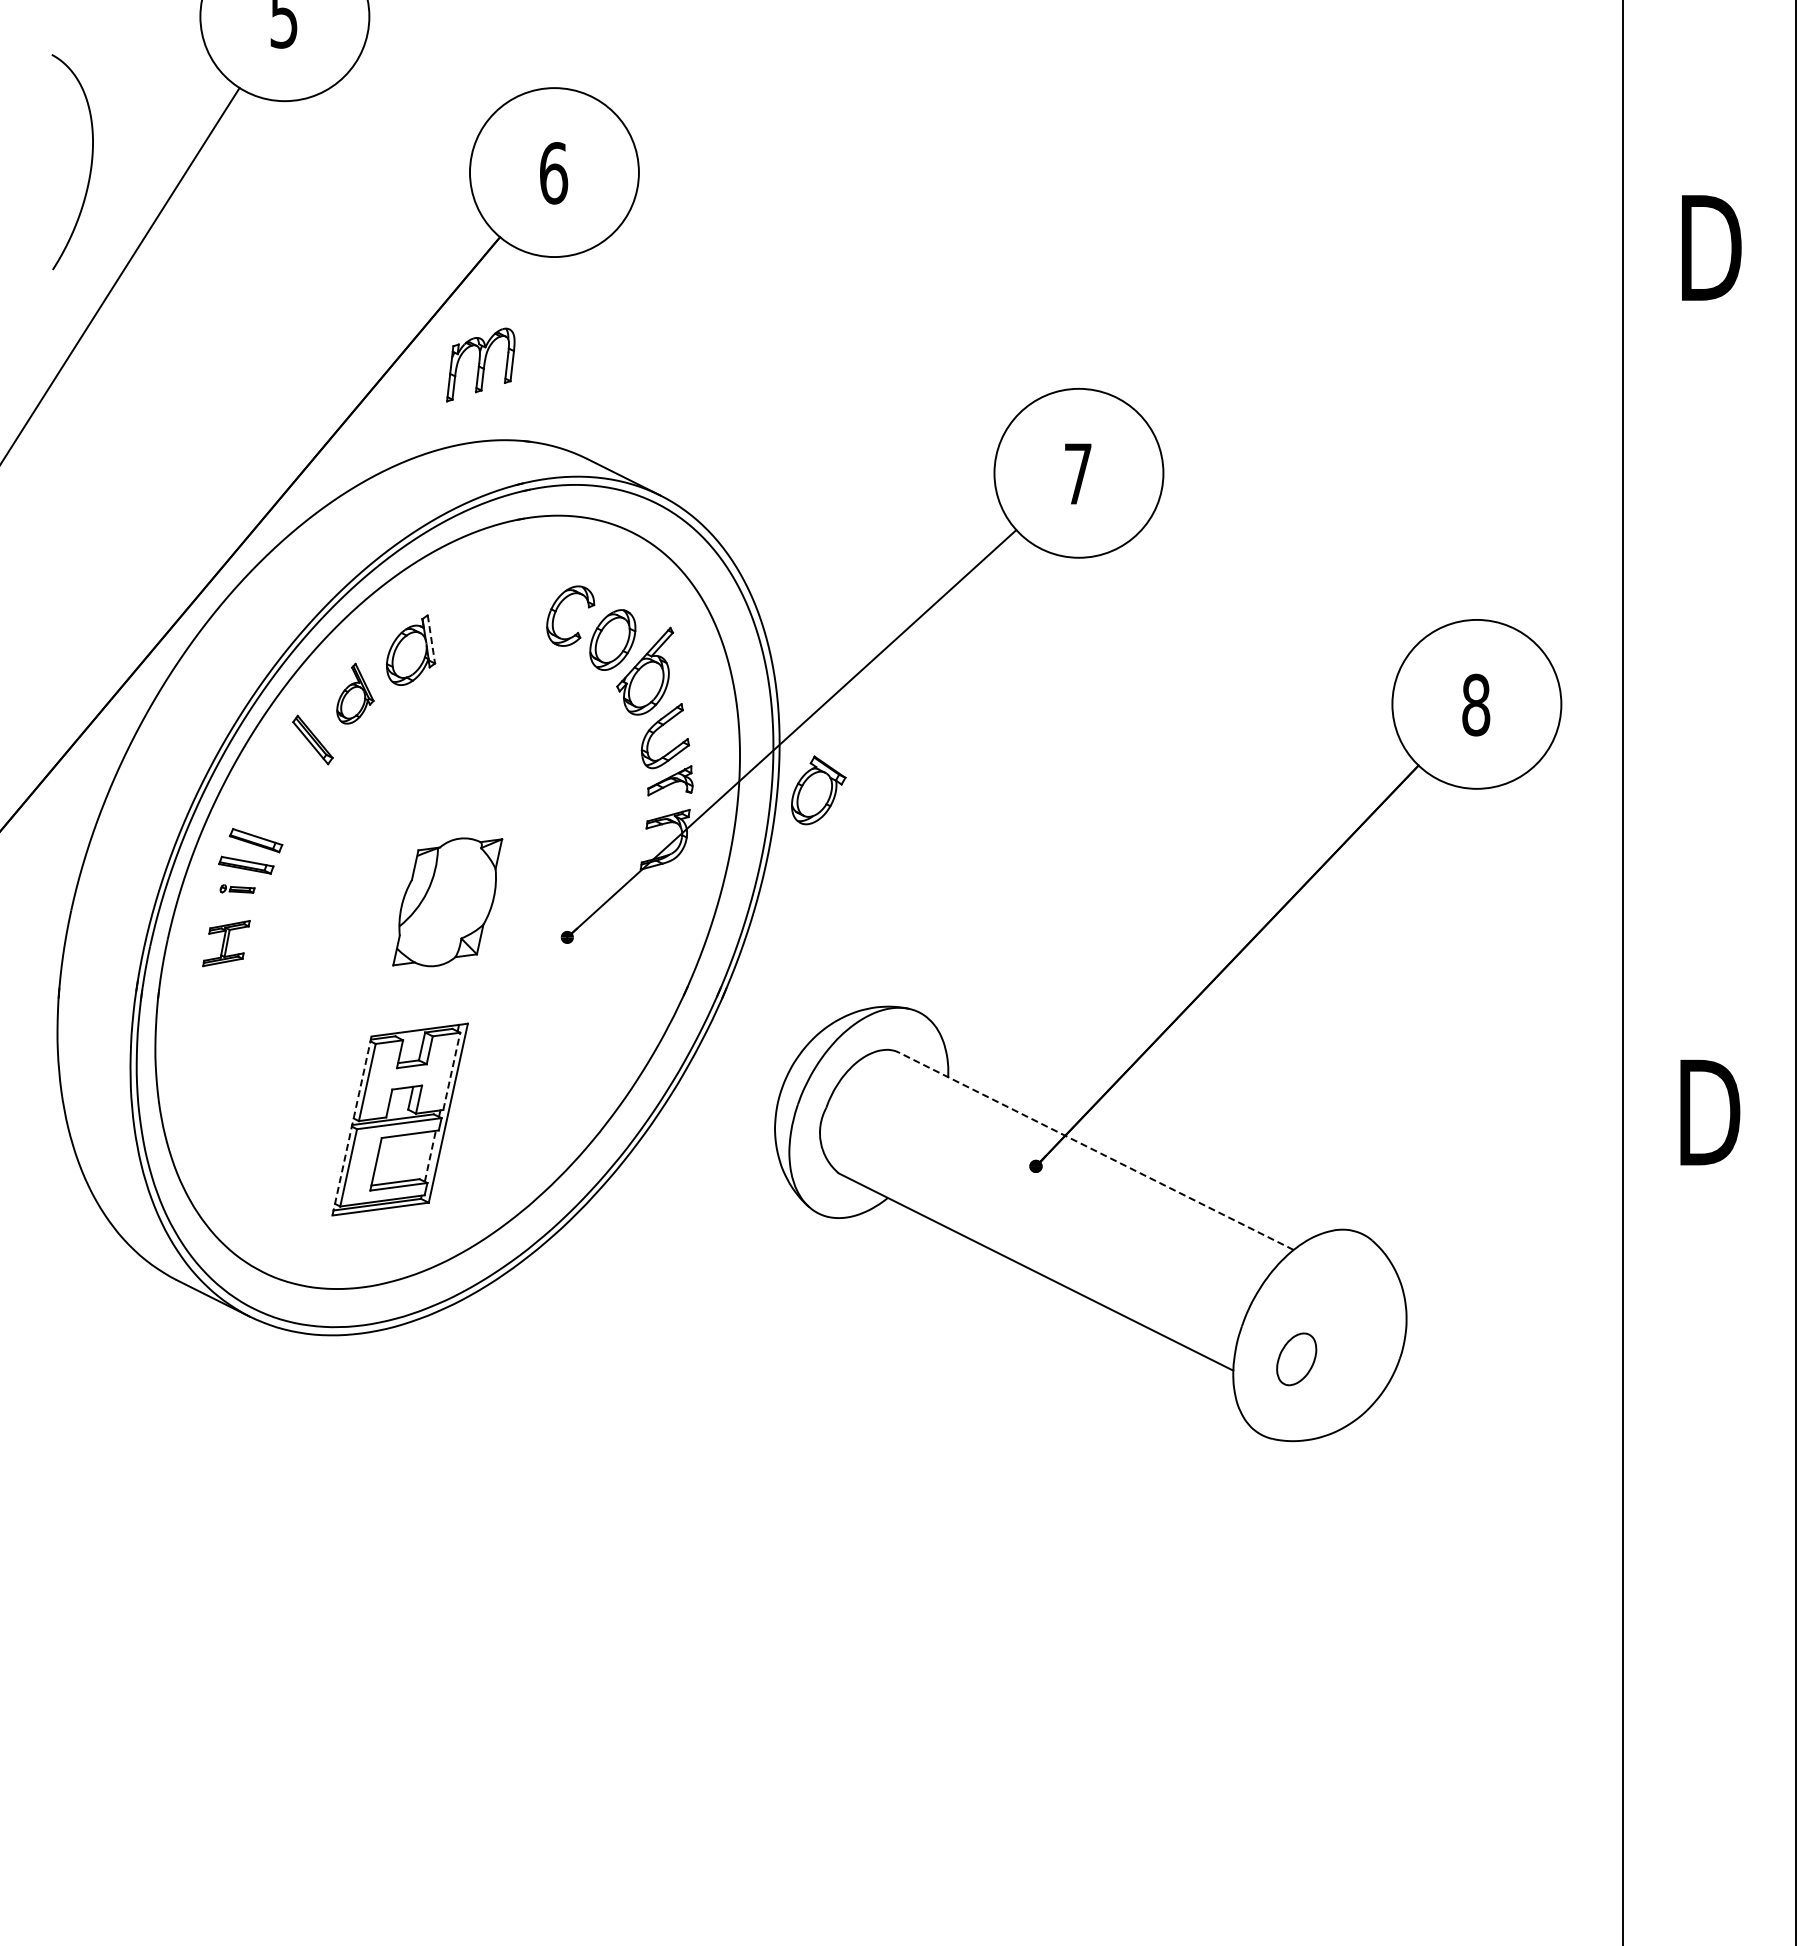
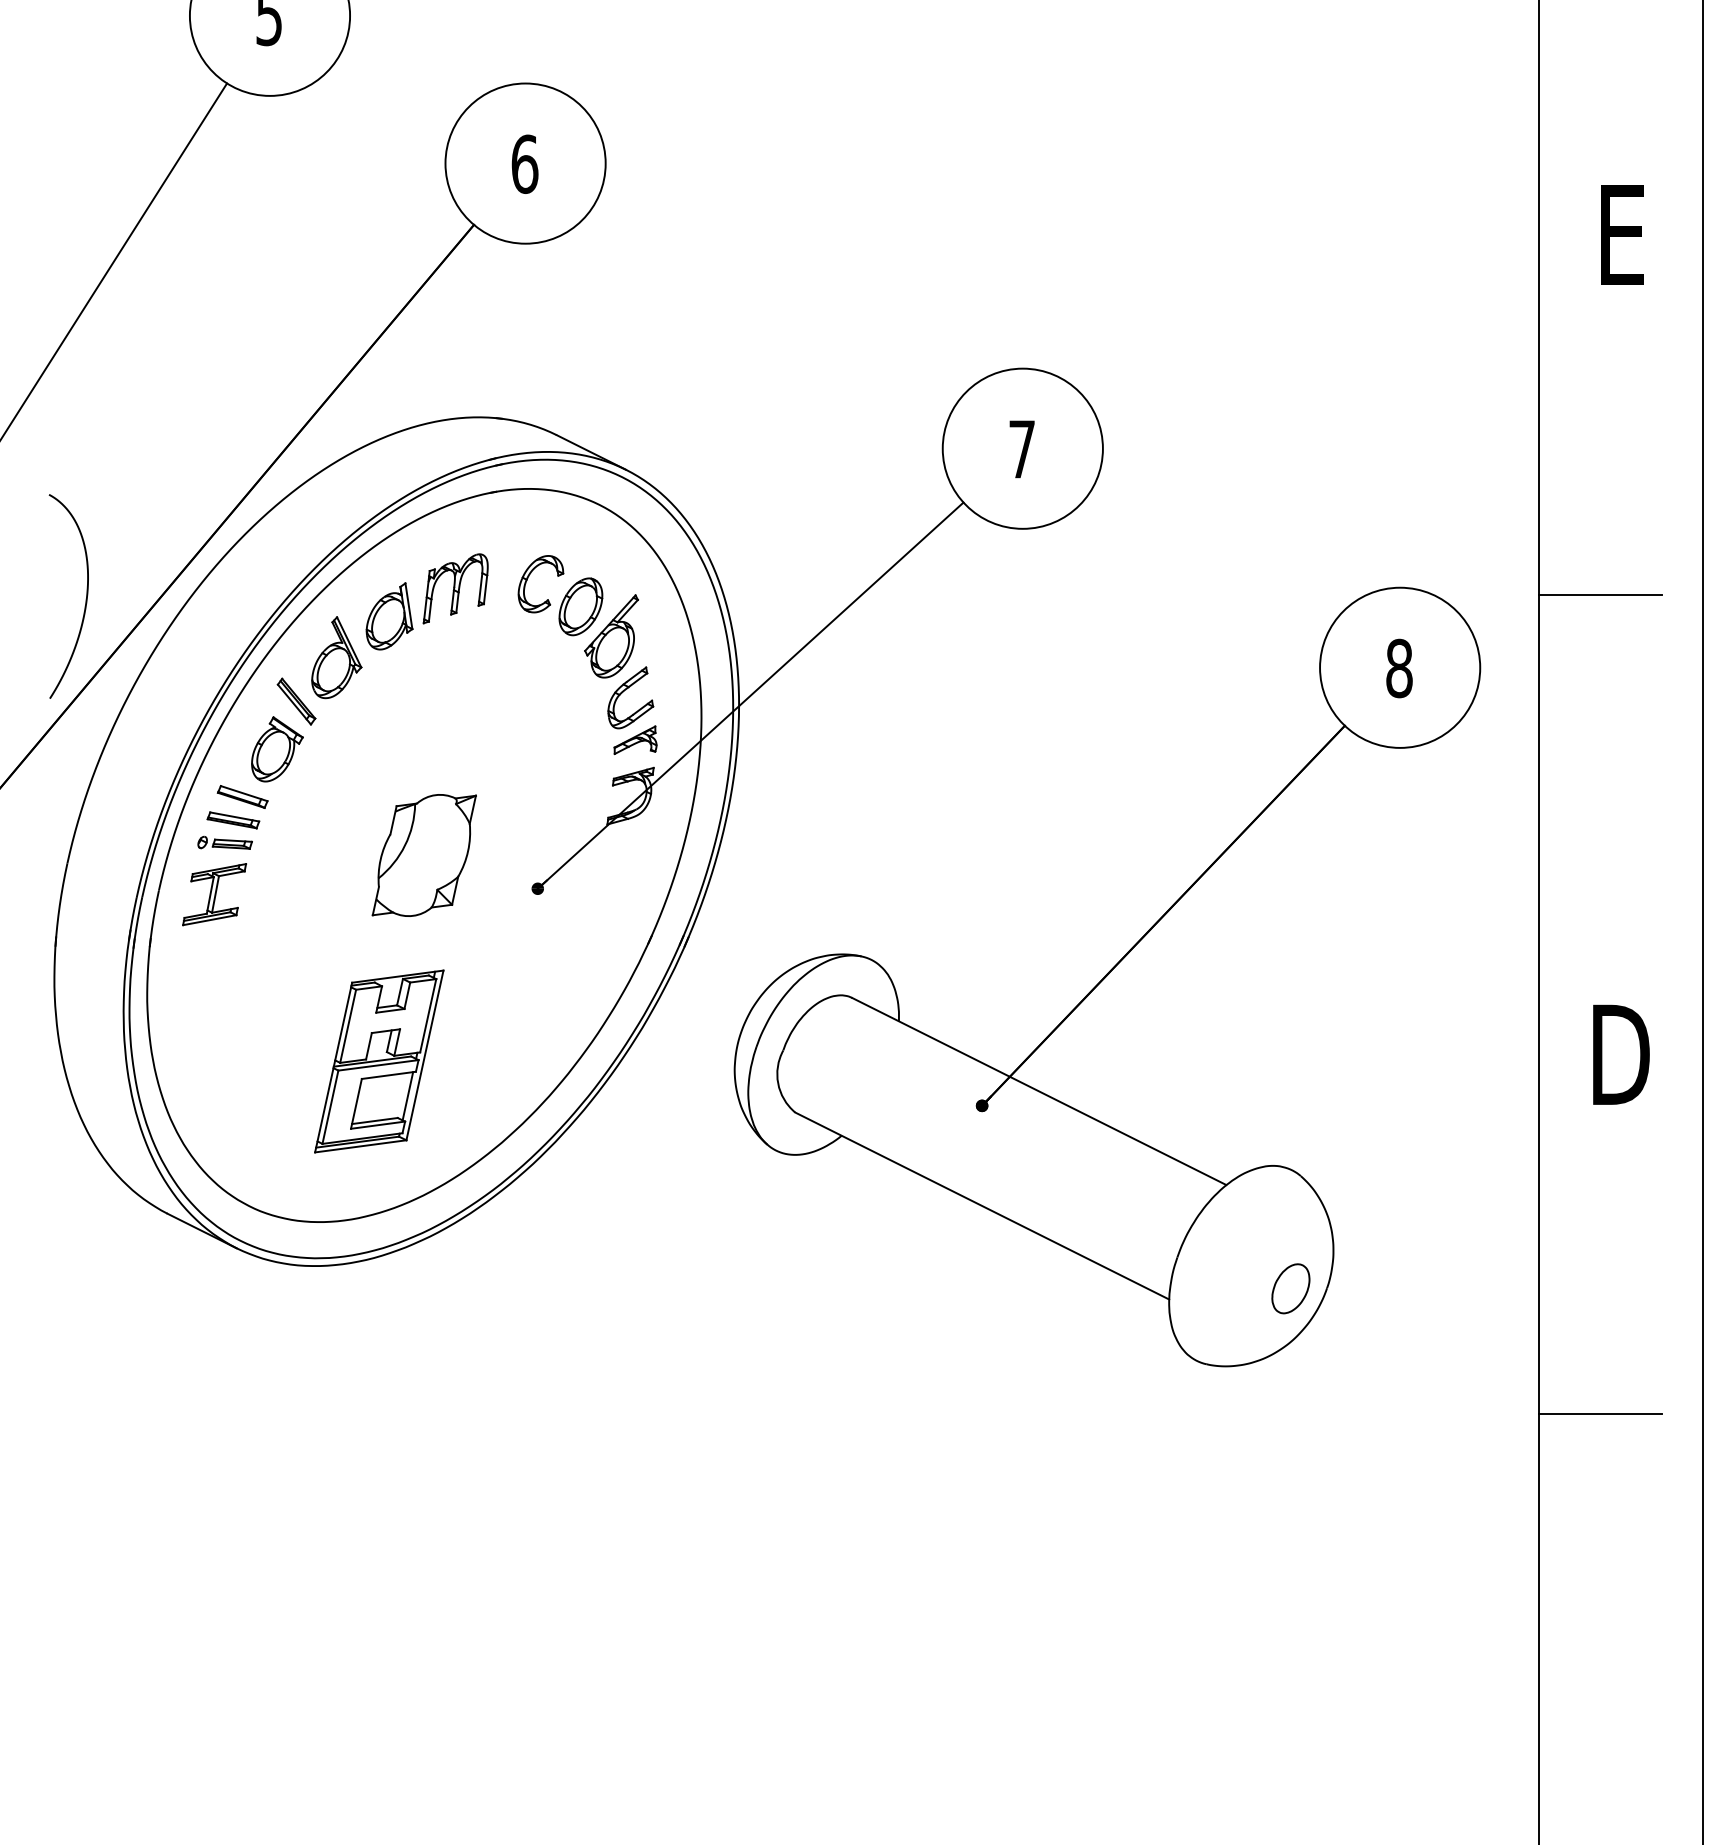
curve: (90, 163) -> (85, 597), moved
text: (1711, 247) -> (1622, 234), D -> E
part: (480, 364) -> (455, 588), moved
line: (1687, 627) -> (1599, 594), added
line: (431, 639) -> (408, 606), dashed -> solid
part: (355, 693) -> (336, 657), size x1.43
part: (818, 790) -> (277, 749), moved
part: (237, 888) -> (225, 842), size x1.67
part: (226, 943) -> (214, 894), size x1.43
line: (451, 1071) -> (427, 1015), dashed -> solid
line: (352, 1126) -> (334, 1068), dashed -> solid
line: (1096, 1151) -> (1039, 1091), dashed -> solid
line: (430, 1155) -> (408, 1095), dashed -> solid
part: (1296, 1359) -> (1290, 1288), moved
line: (1687, 1491) -> (1599, 1414), added

